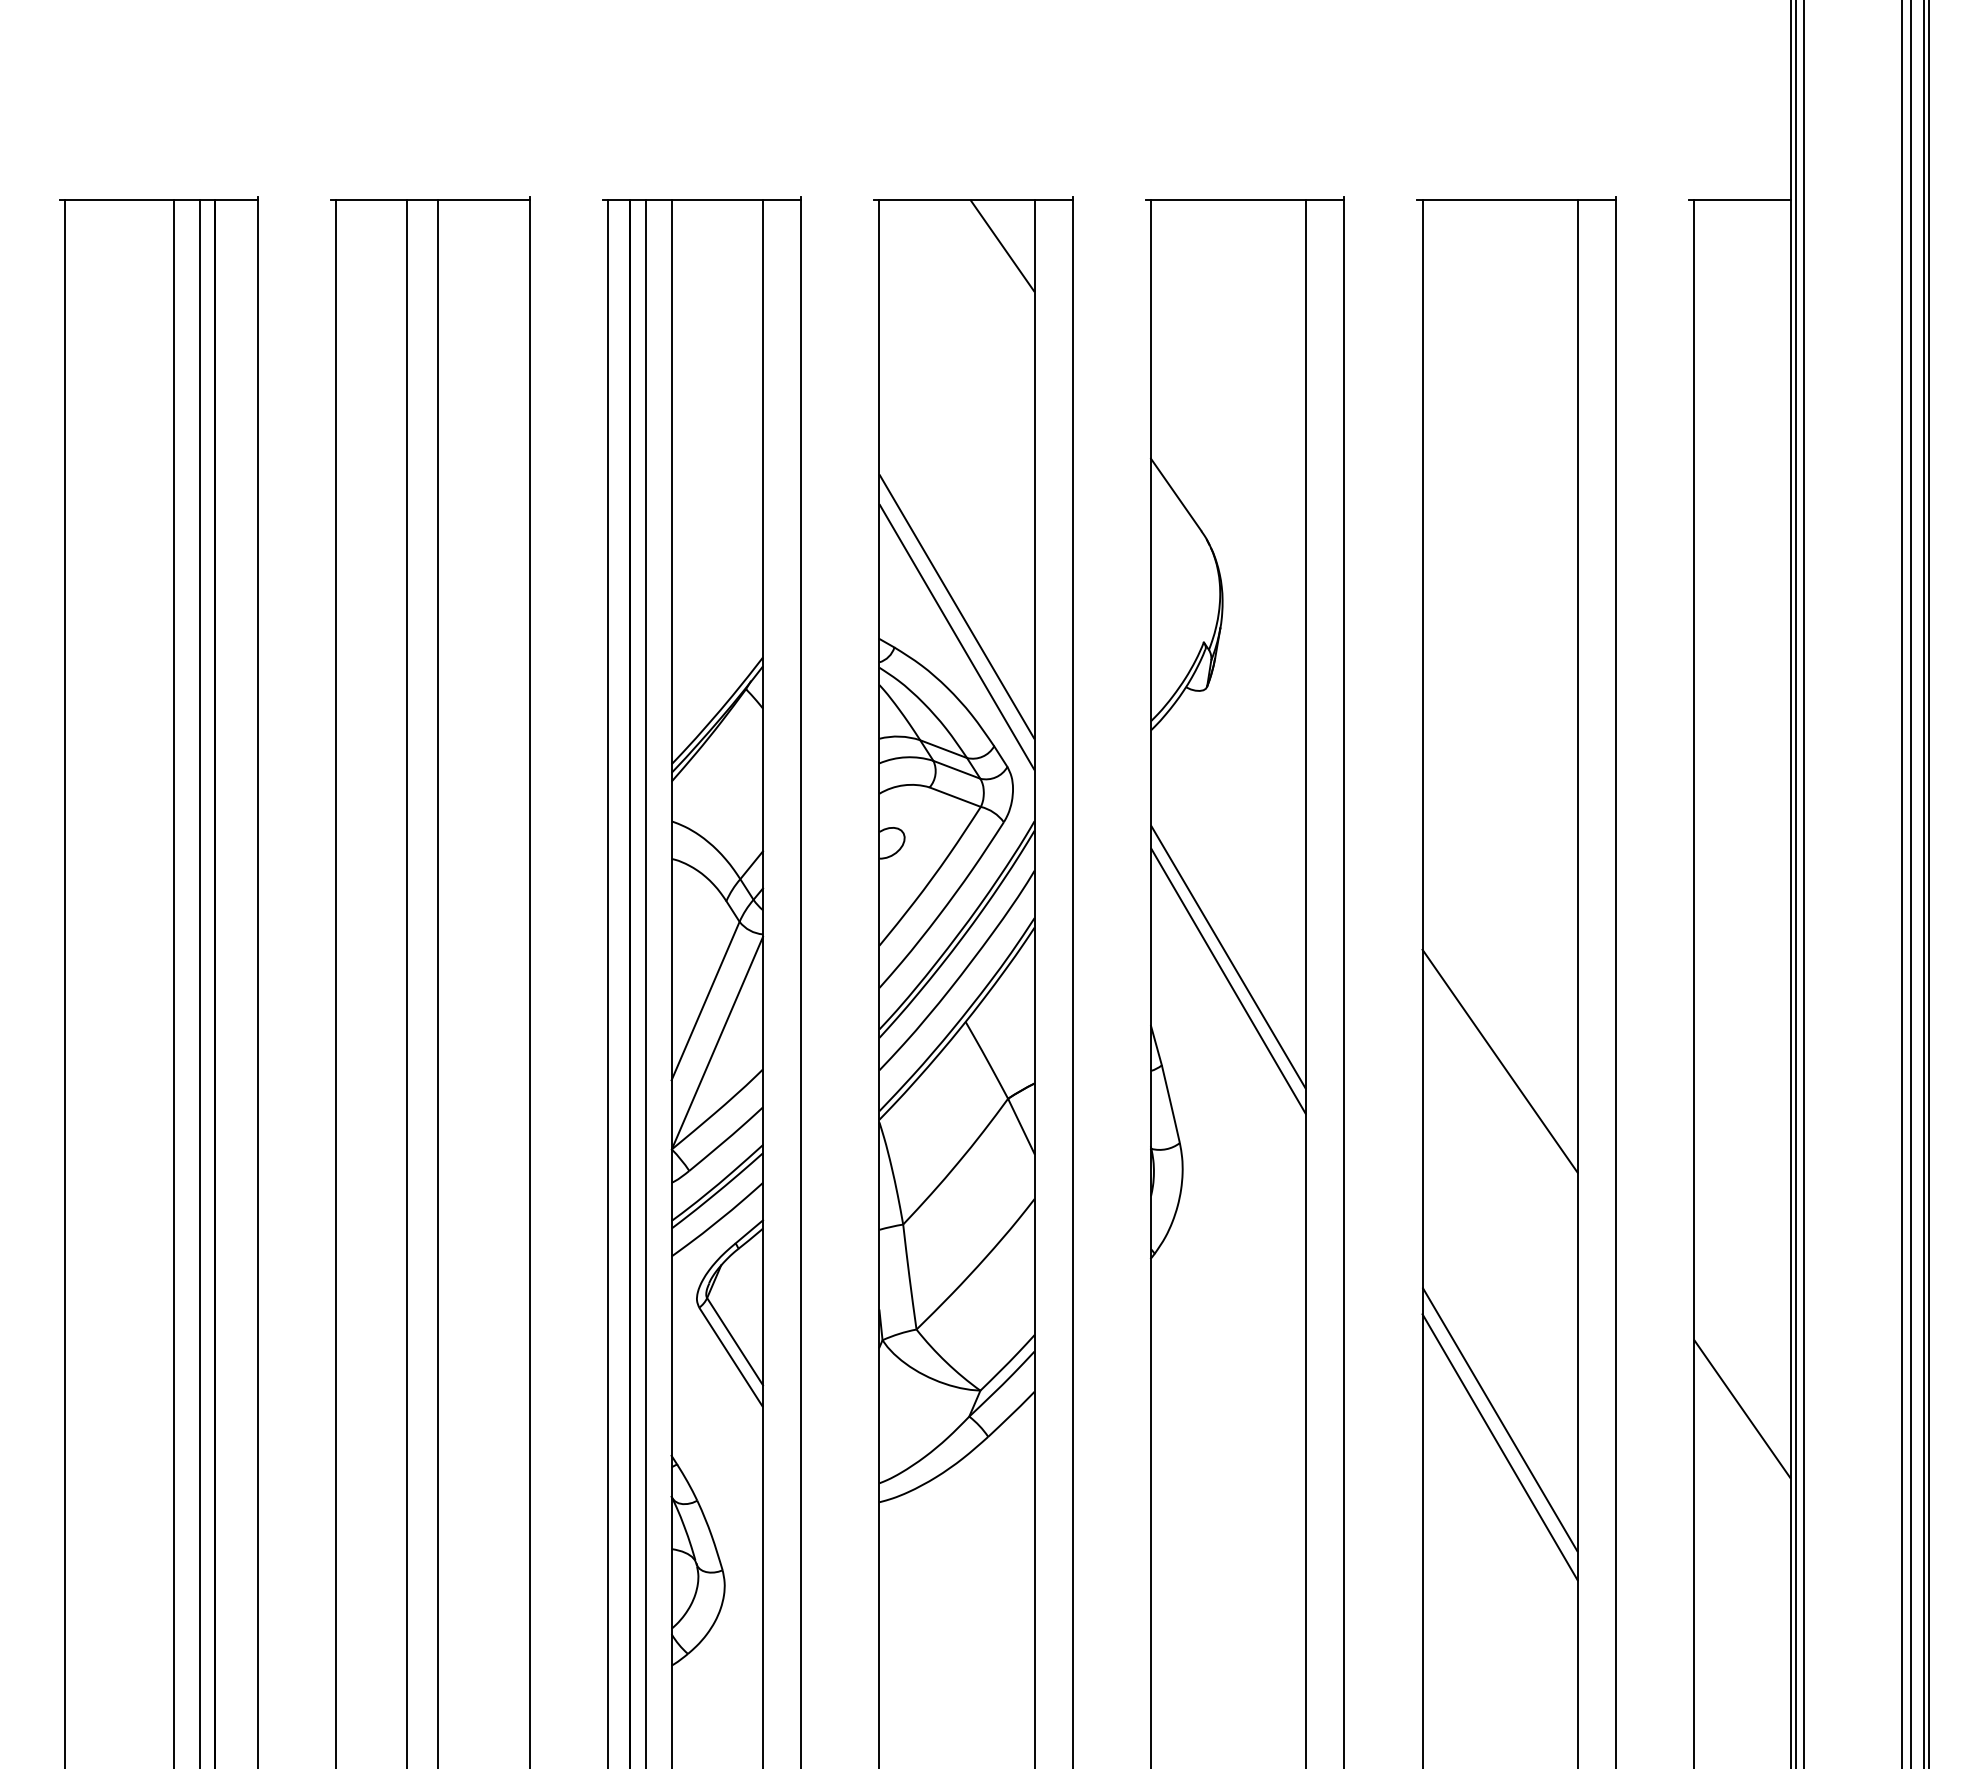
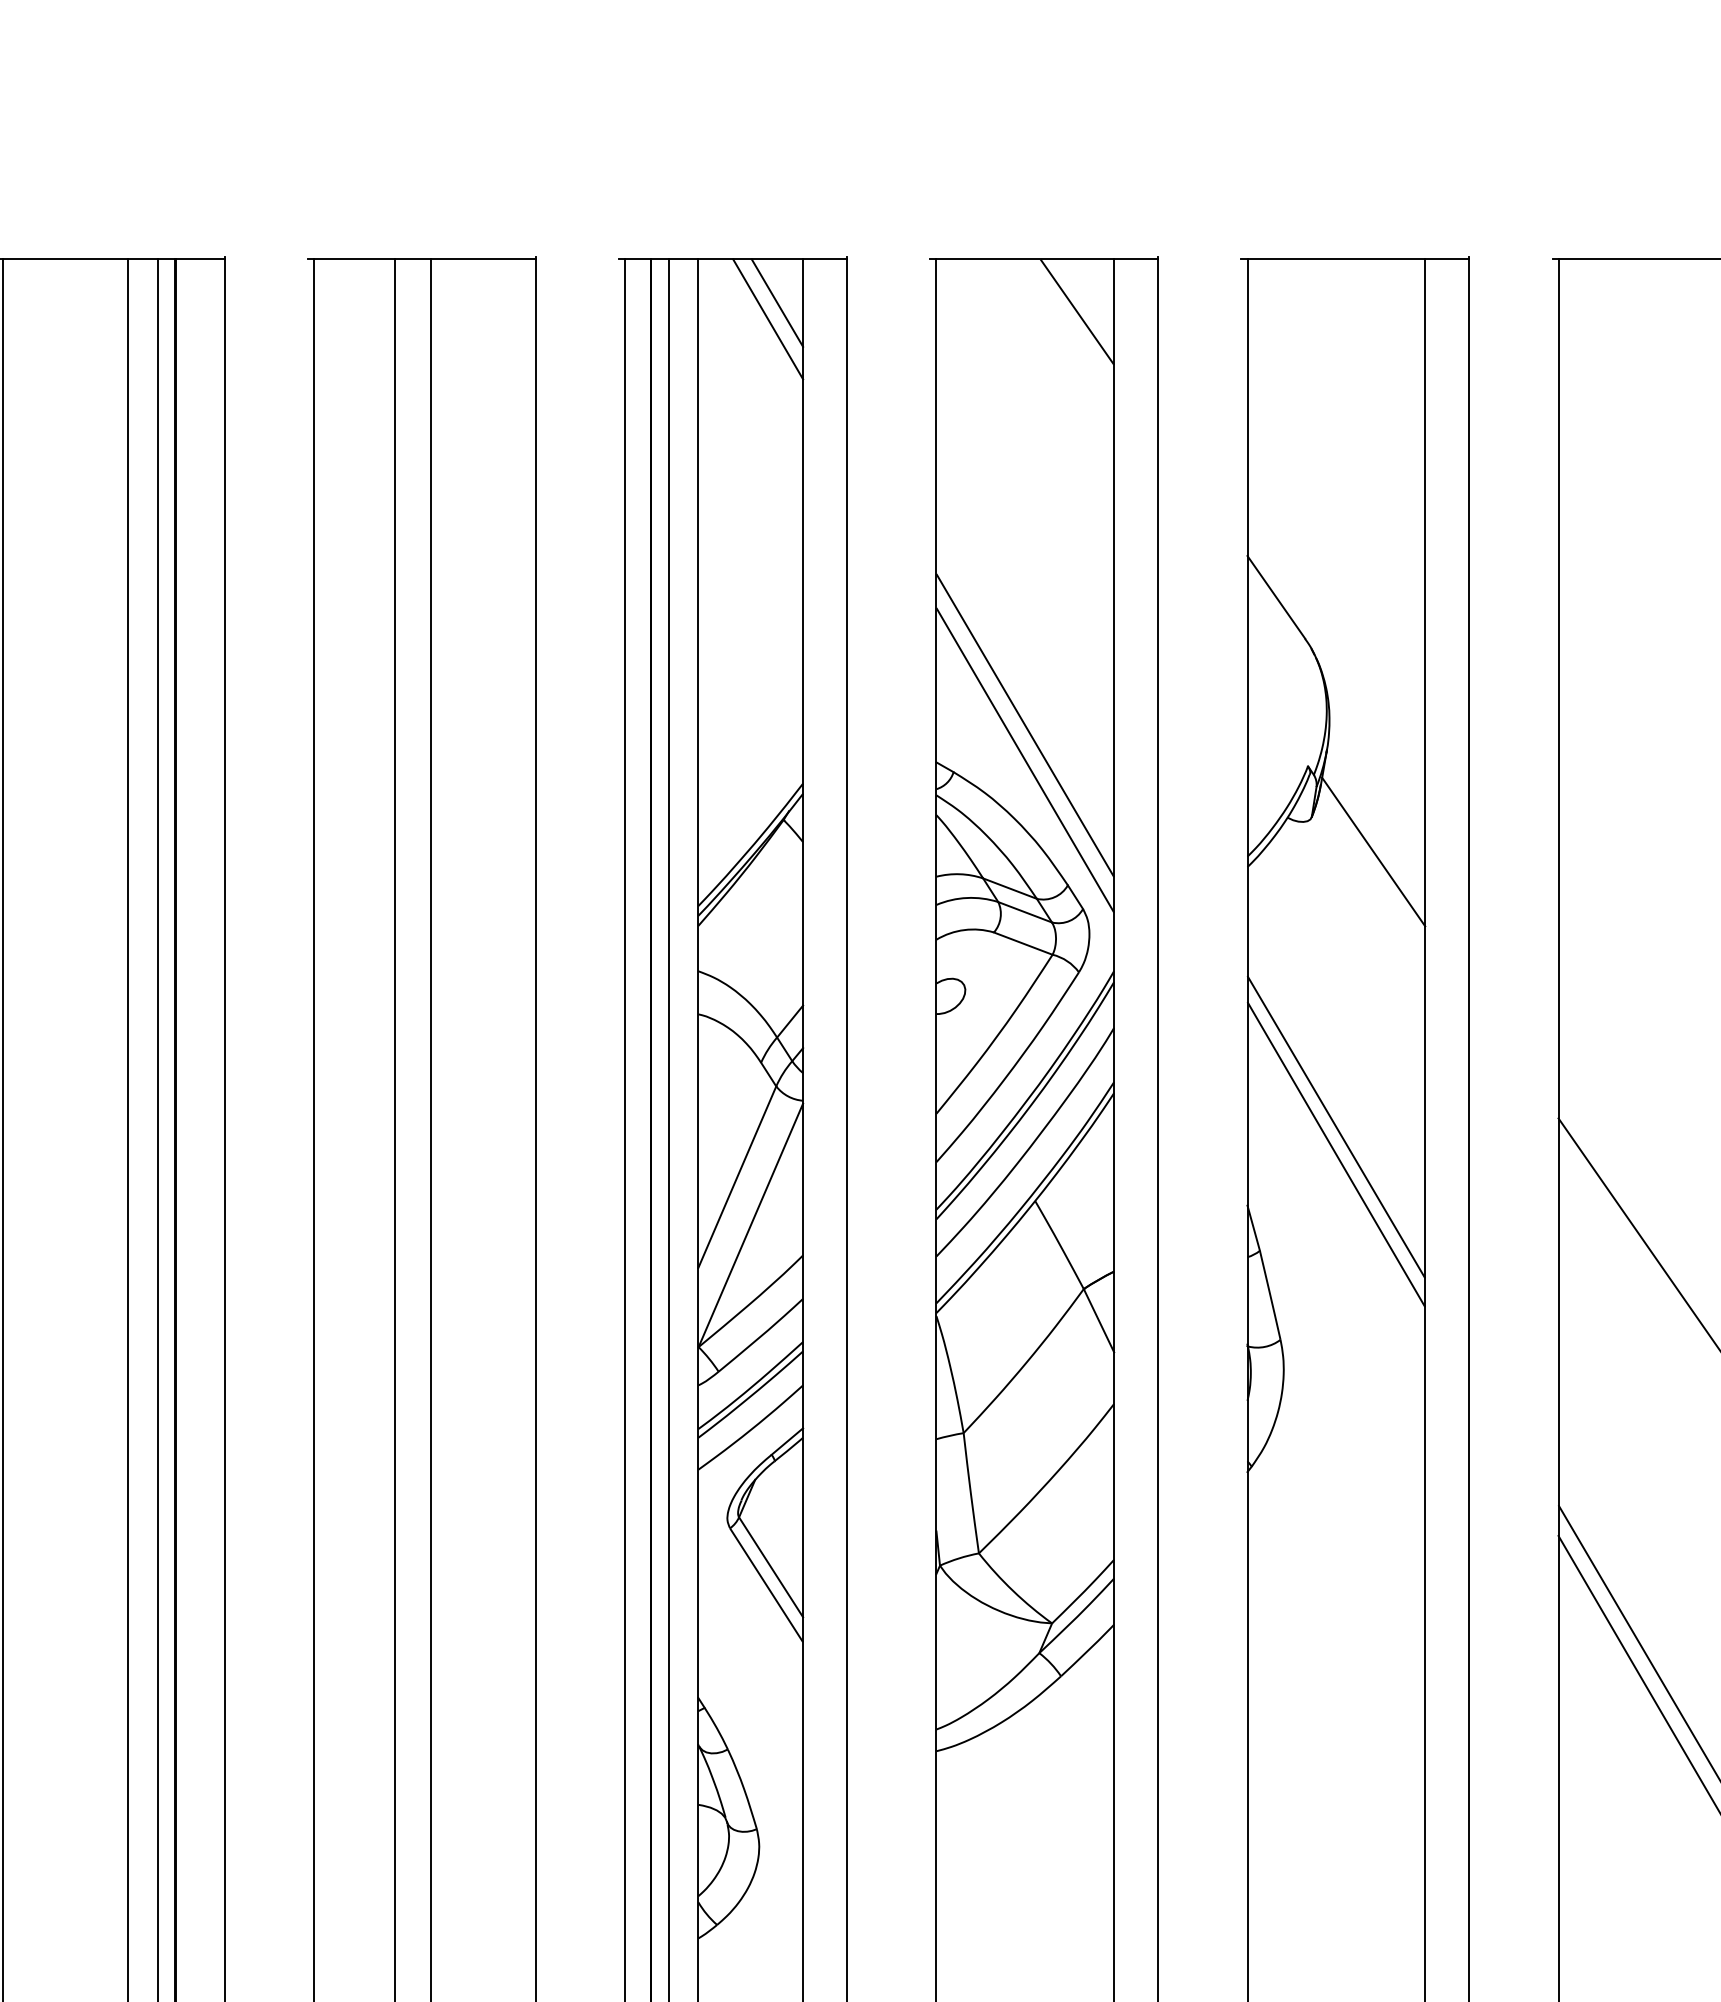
line: (740, 237) -> (777, 302), added
line: (732, 251) -> (768, 318), added
line: (1261, 717) -> (1374, 852), added

